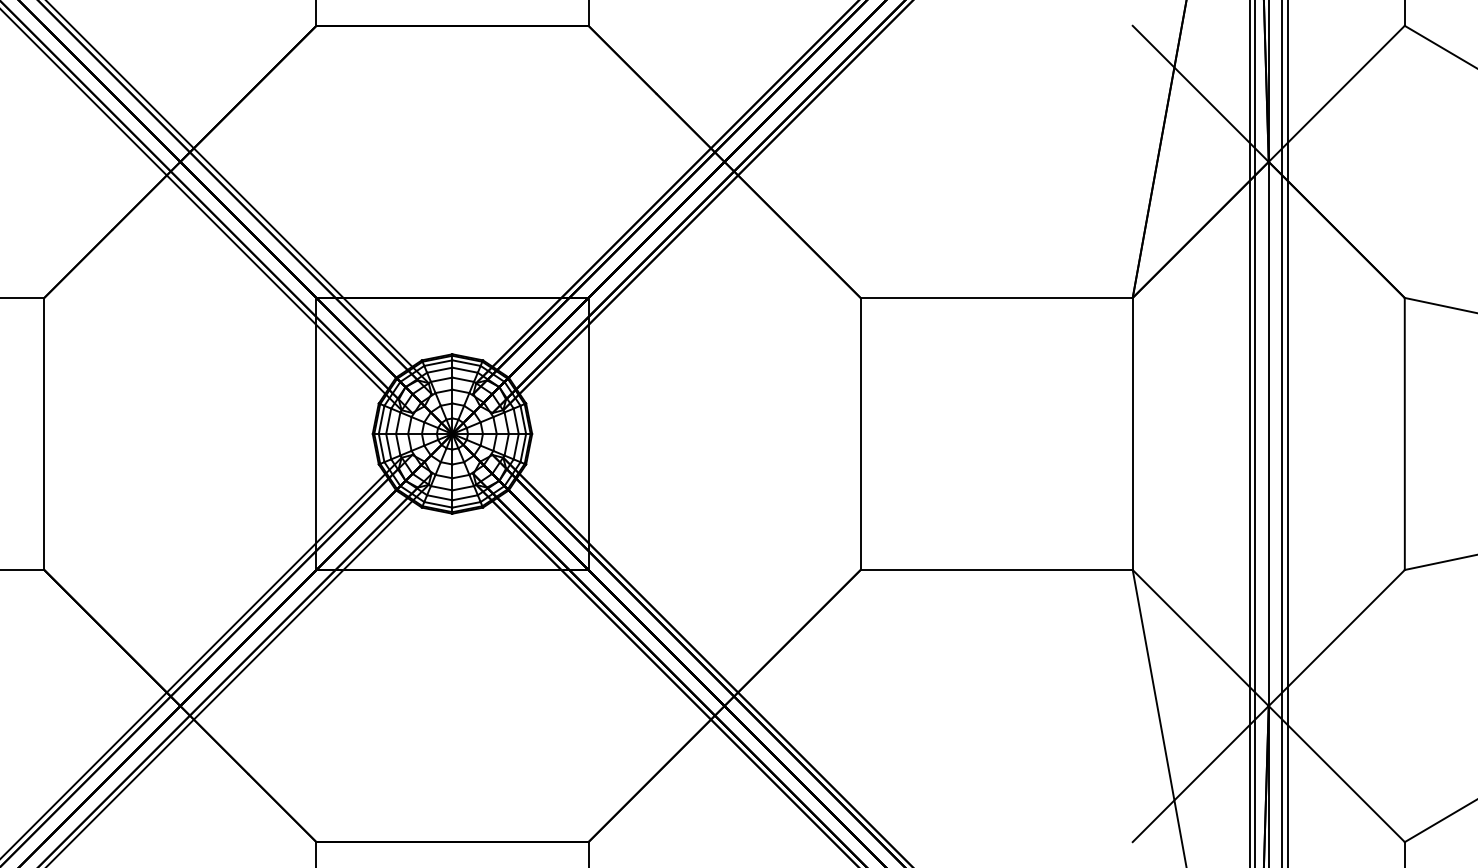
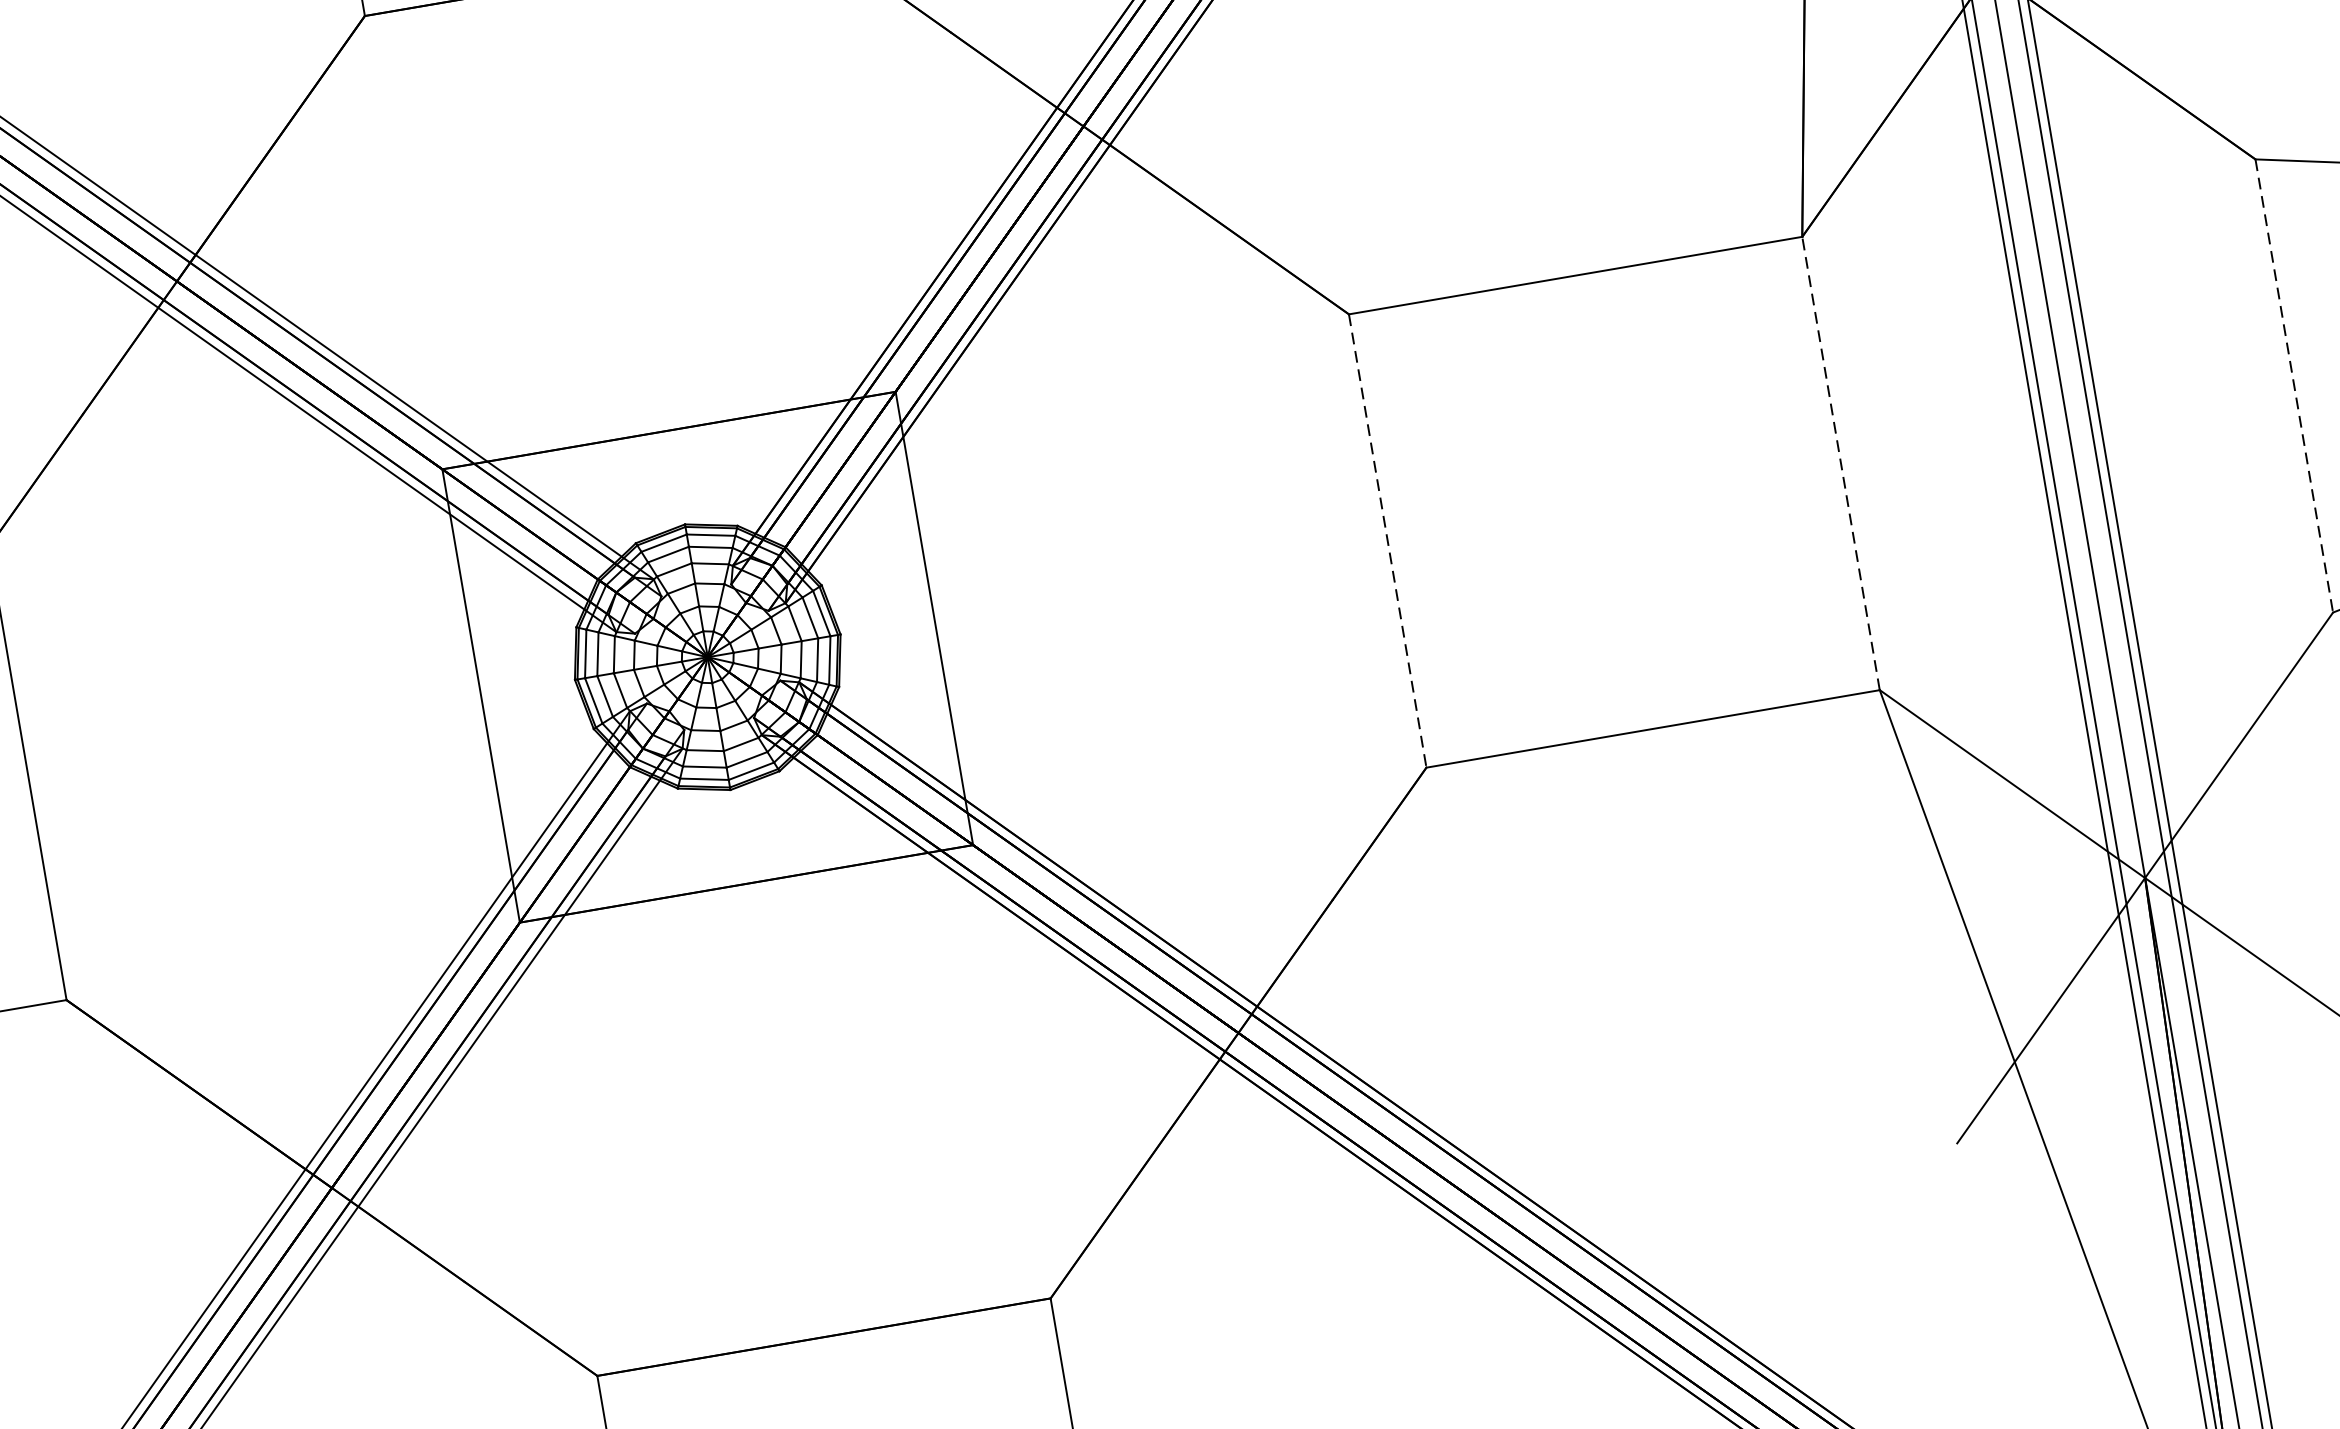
line: (1132, 433) -> (1840, 462), solid -> dashed
line: (860, 434) -> (1387, 541), solid -> dashed
line: (1404, 434) -> (2293, 386), solid -> dashed

